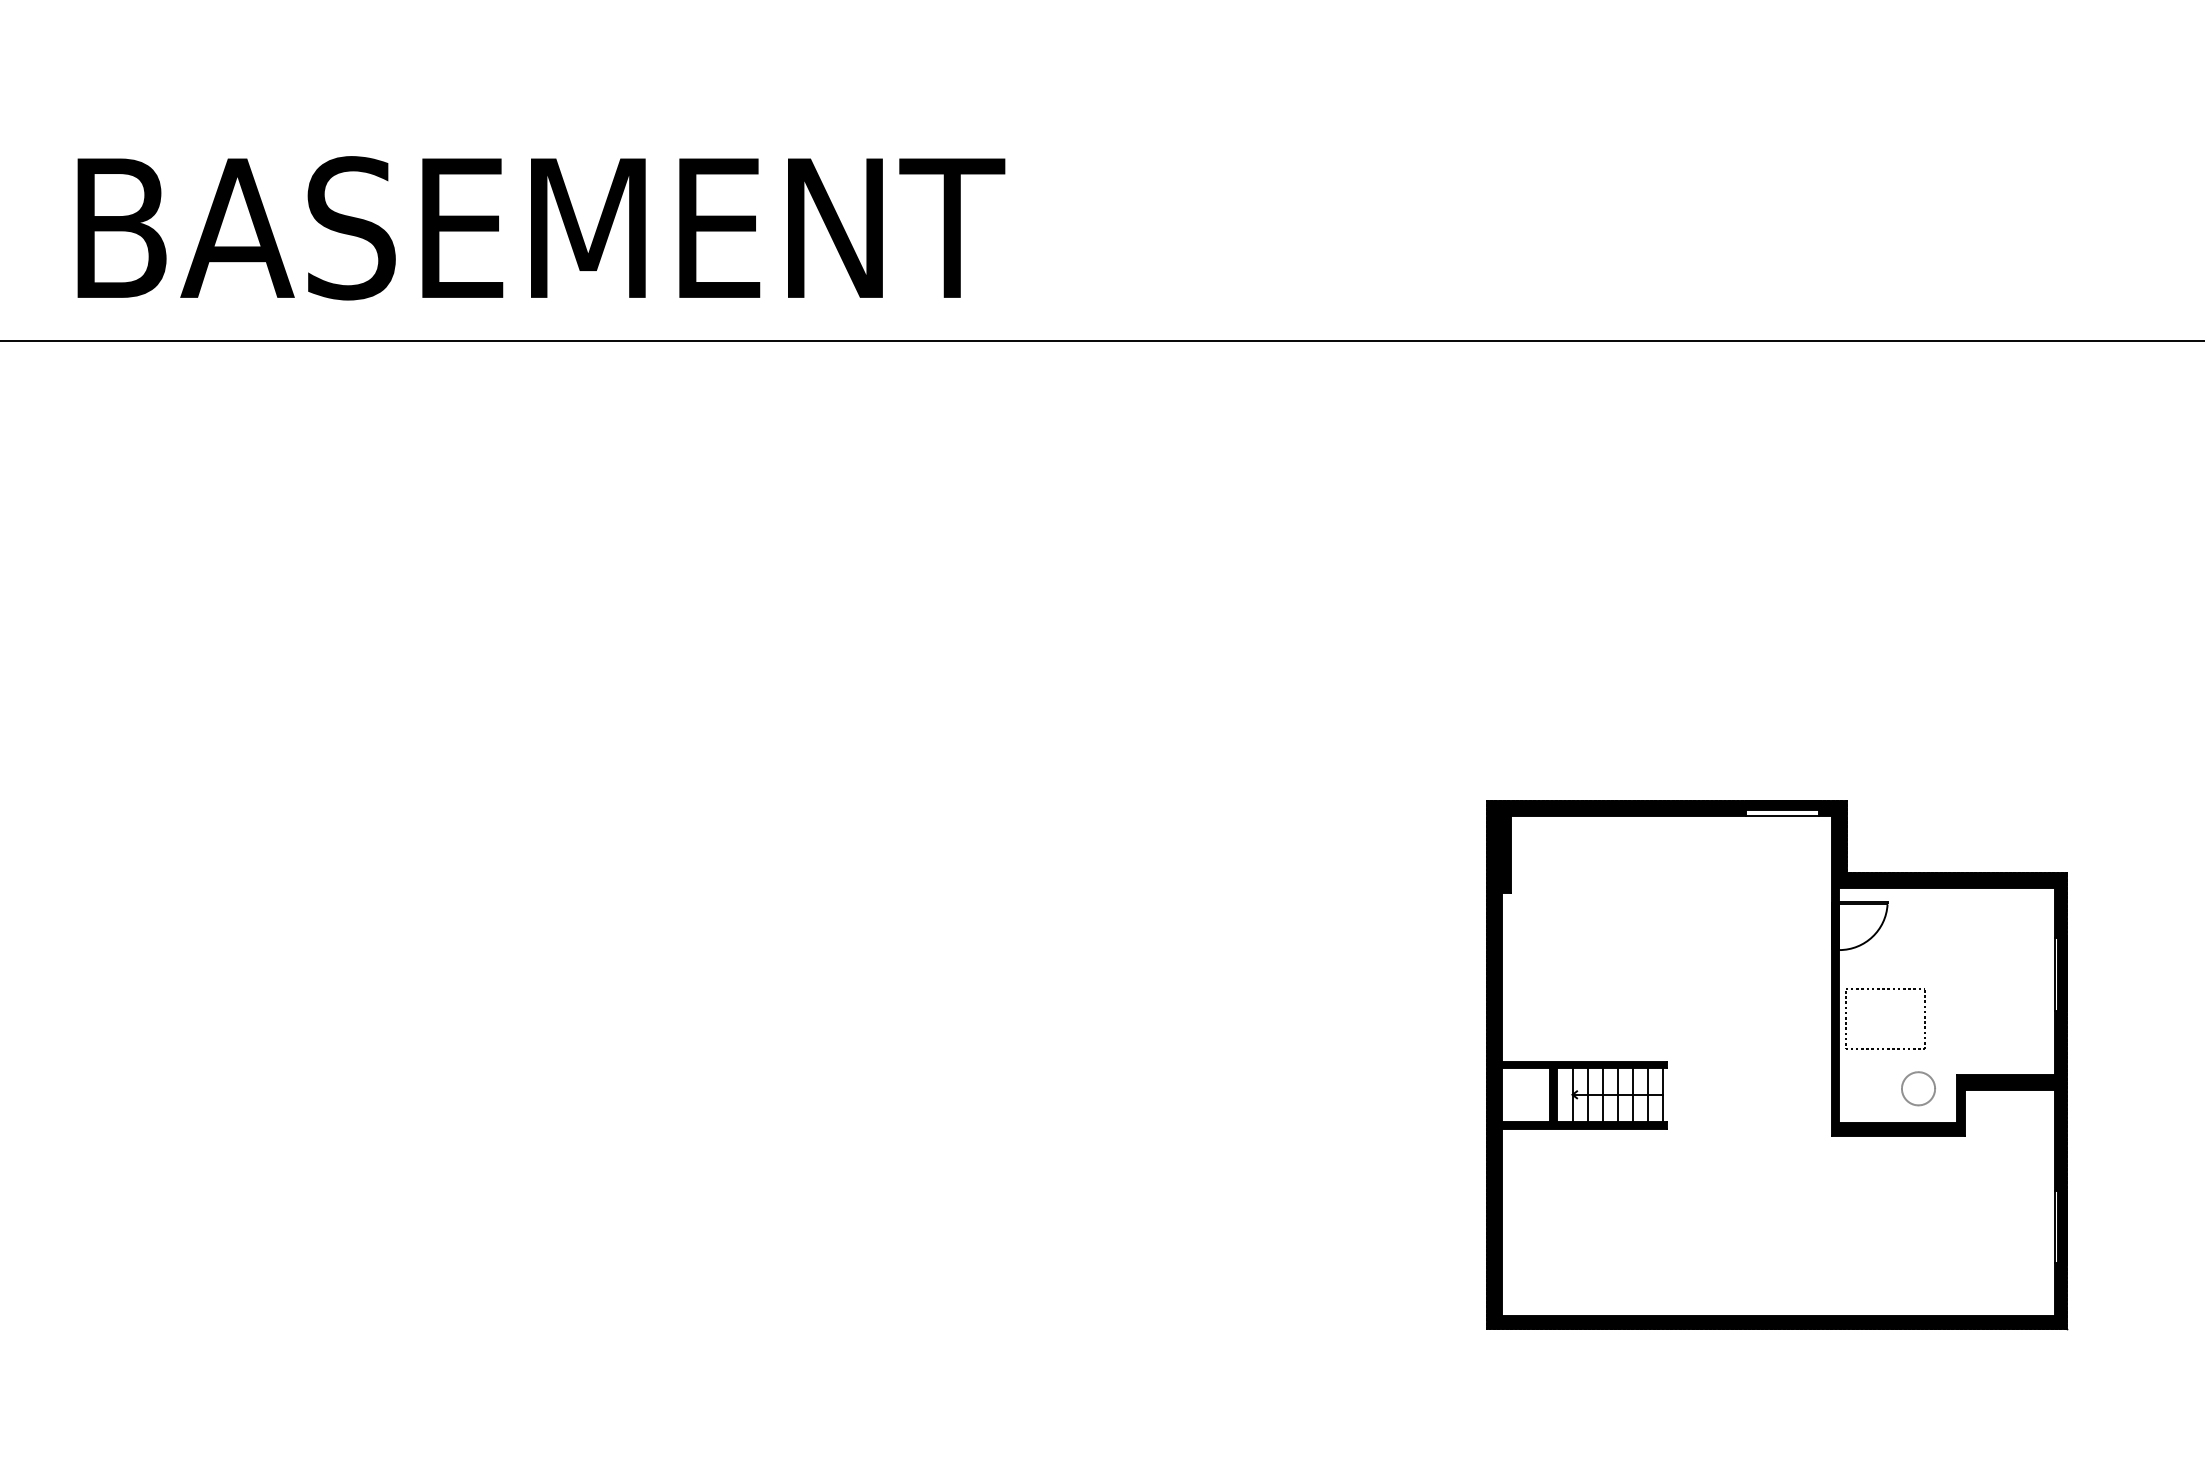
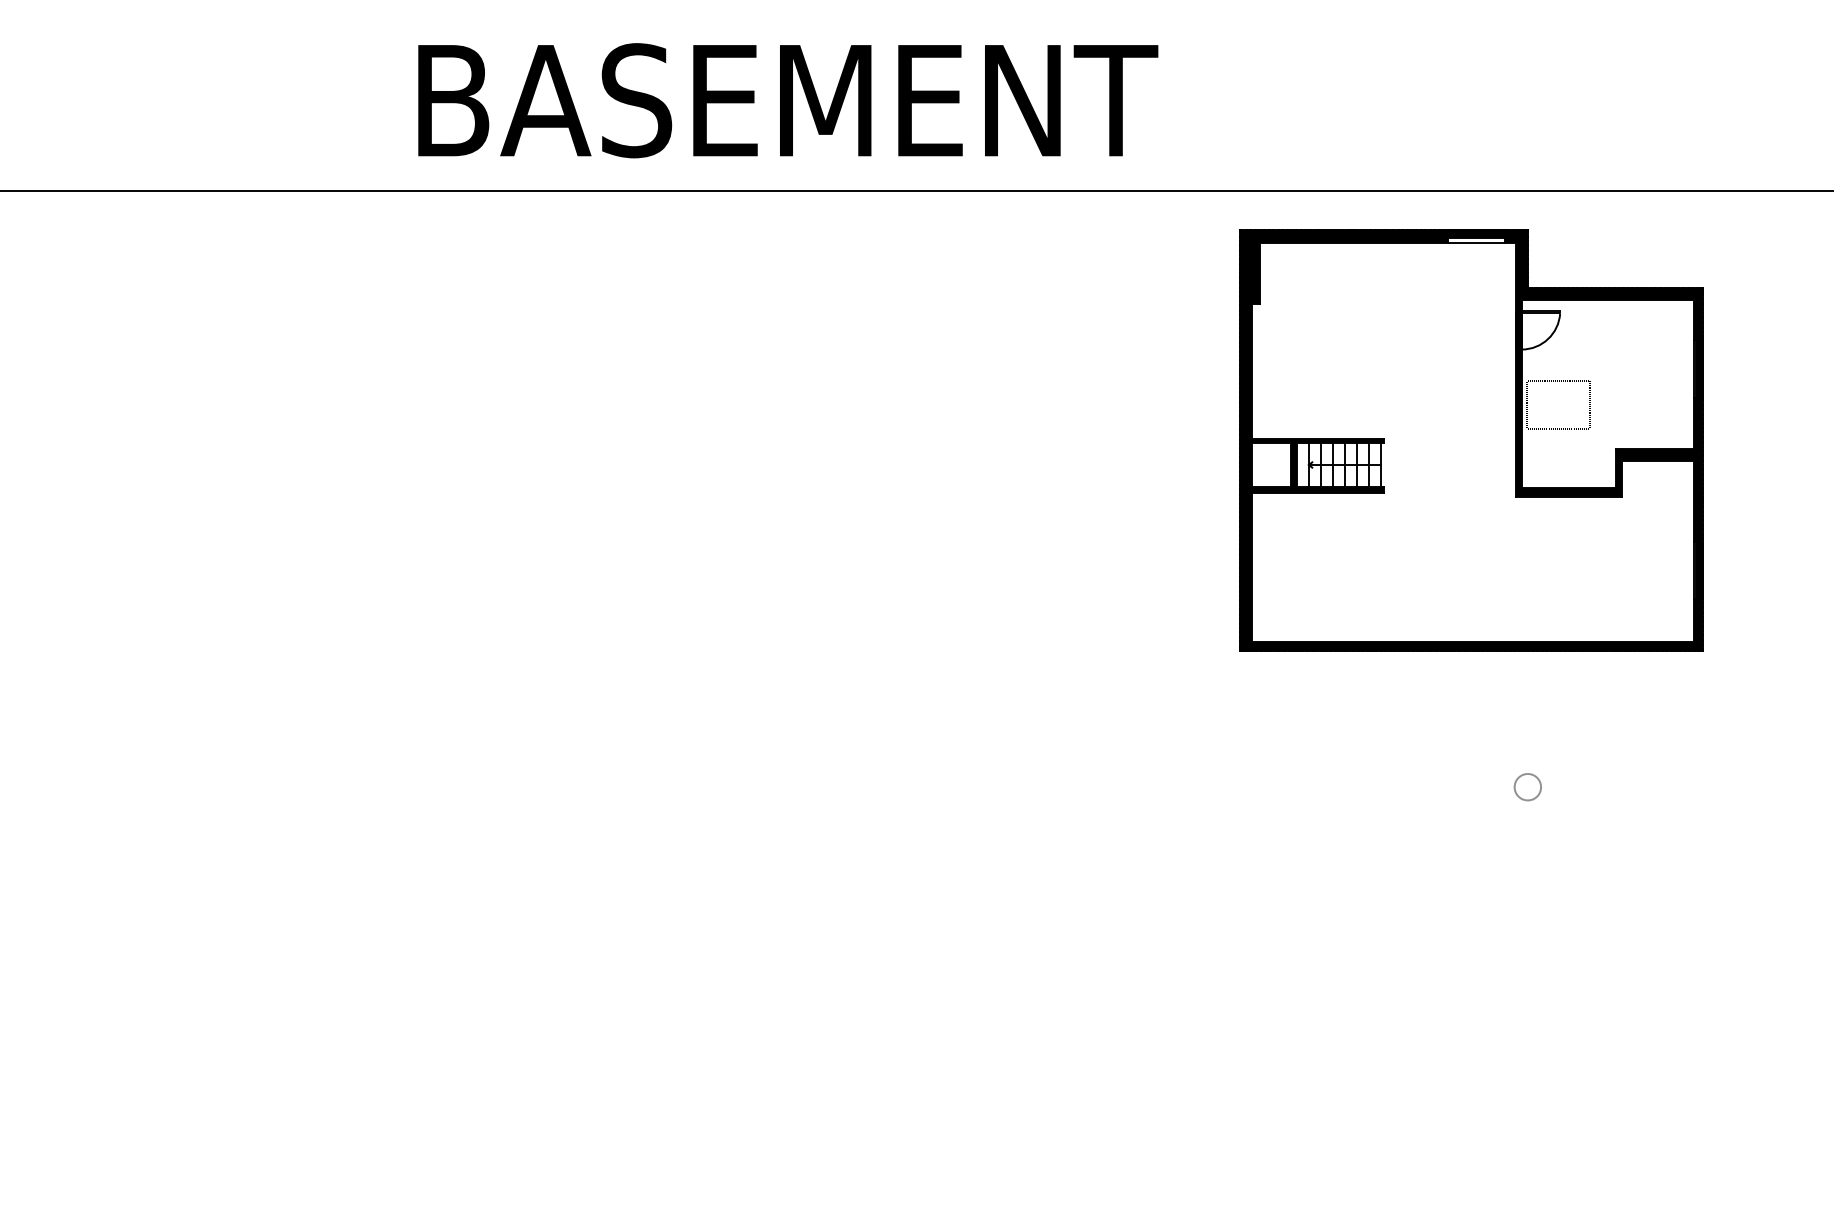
text: (541, 228) -> (788, 100), moved
part: (1776, 1064) -> (1471, 440), moved

